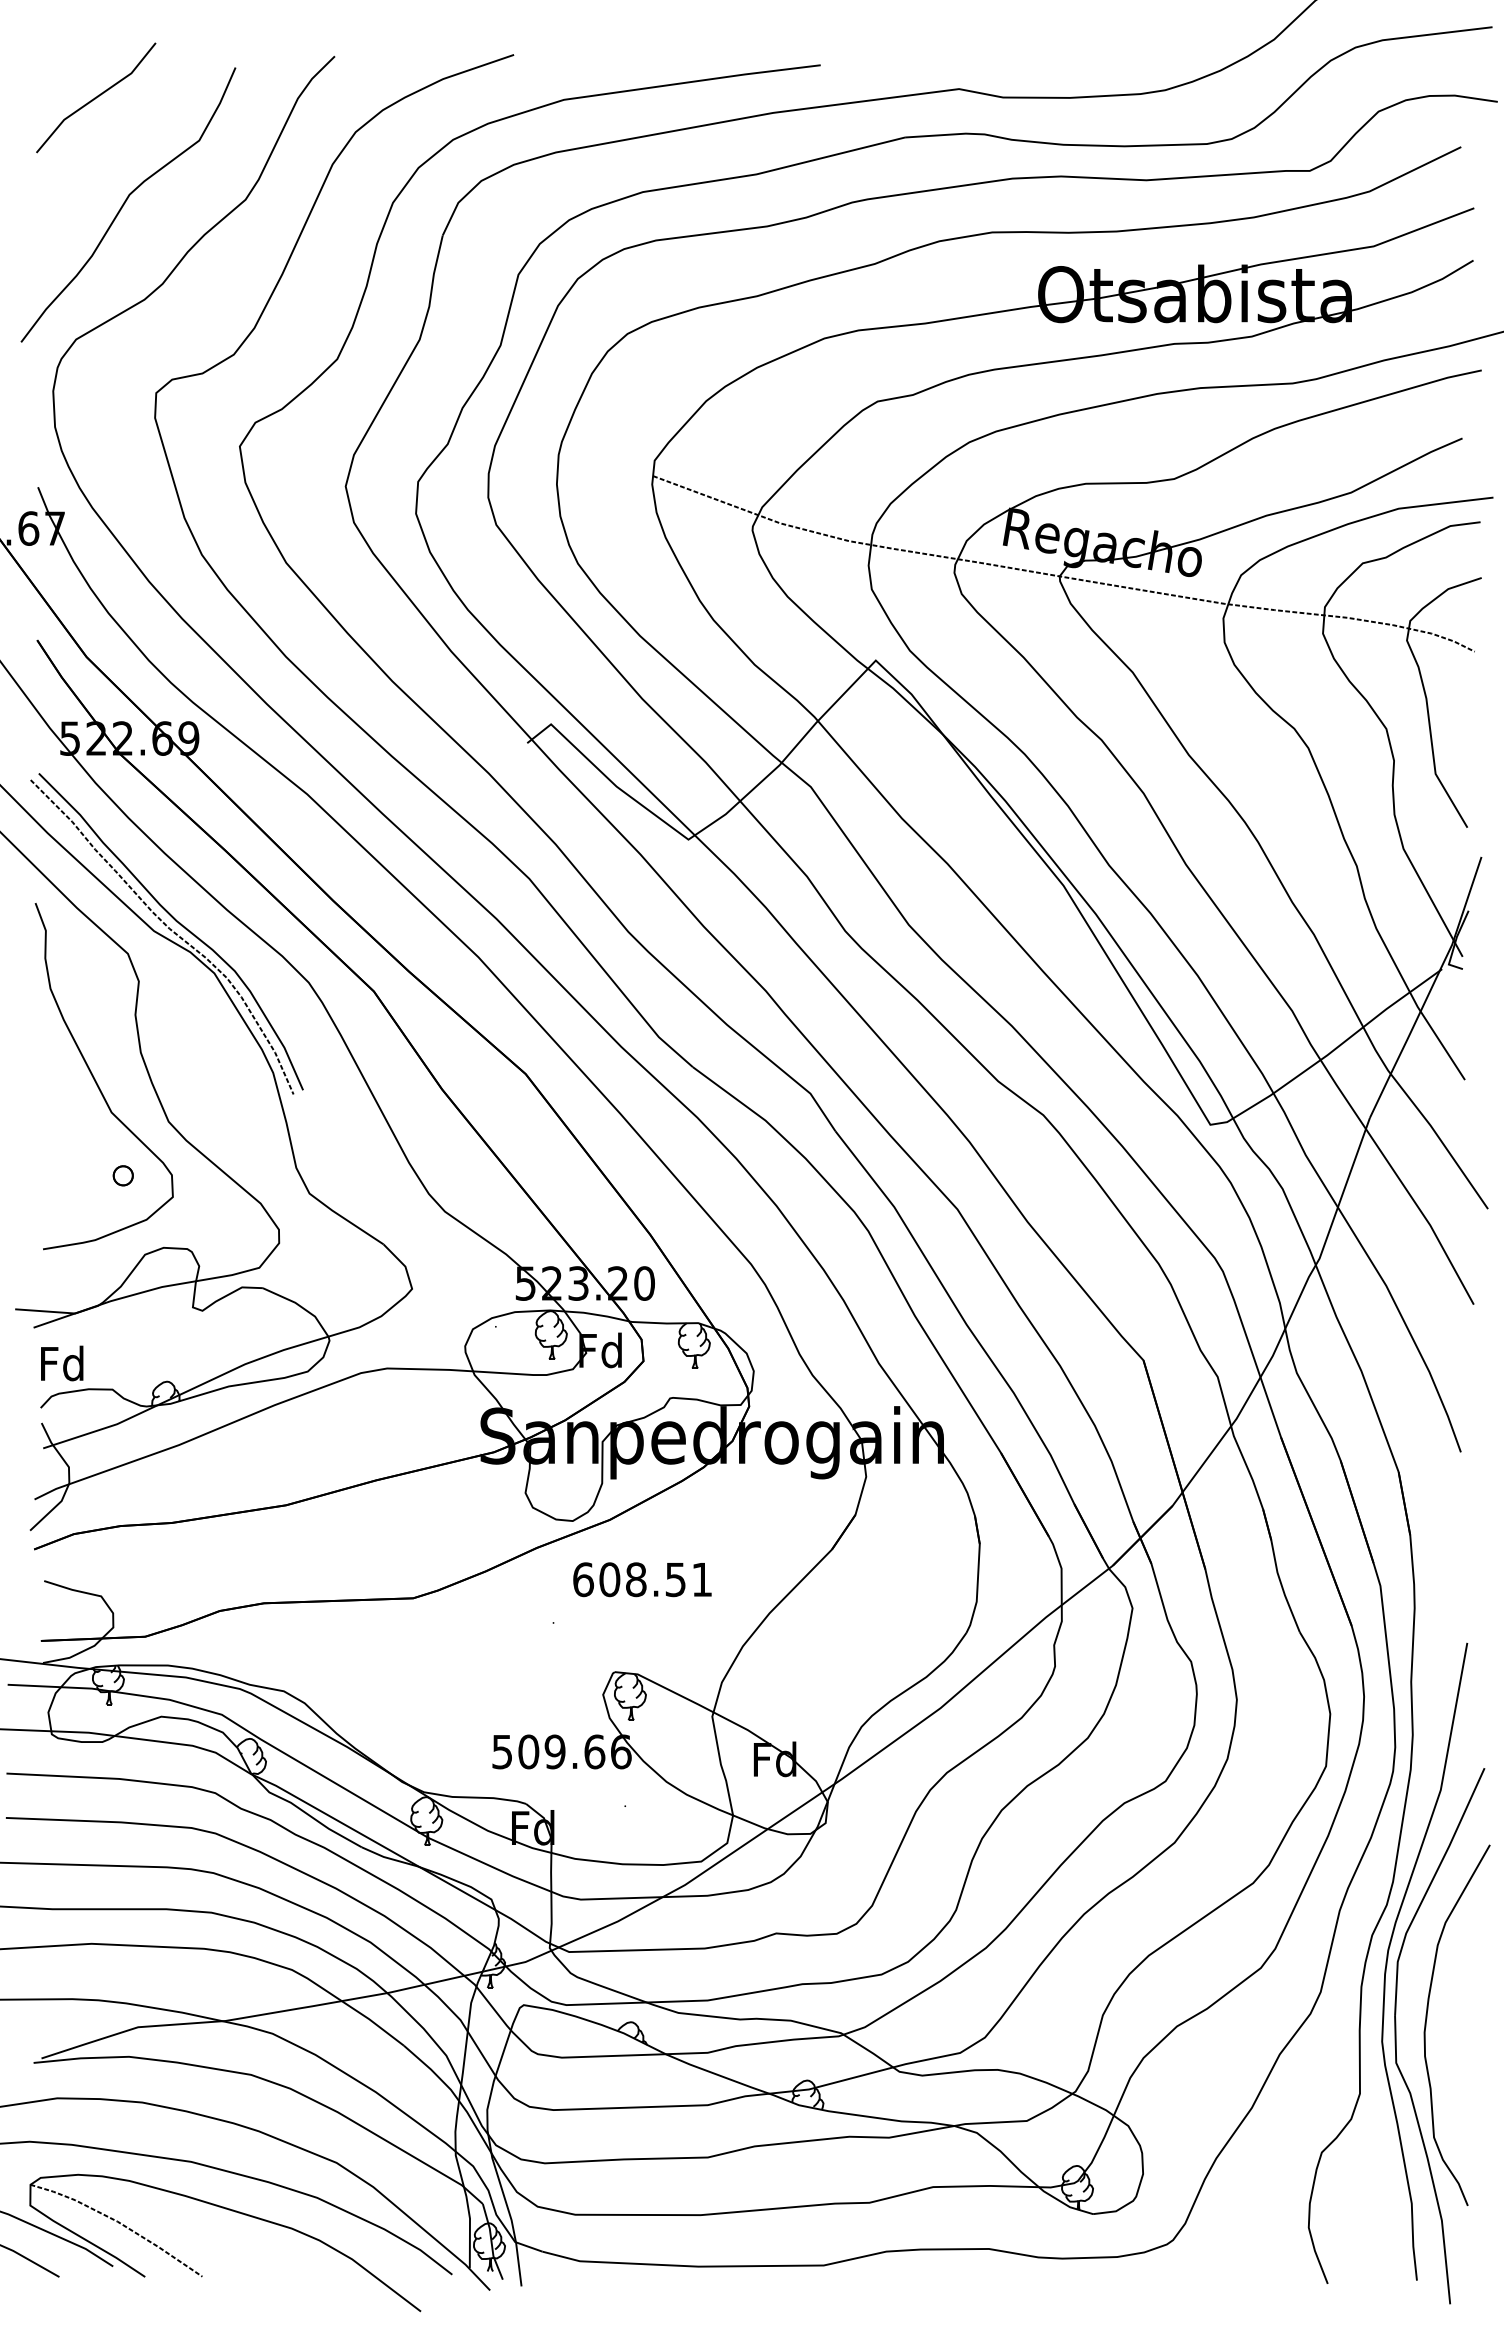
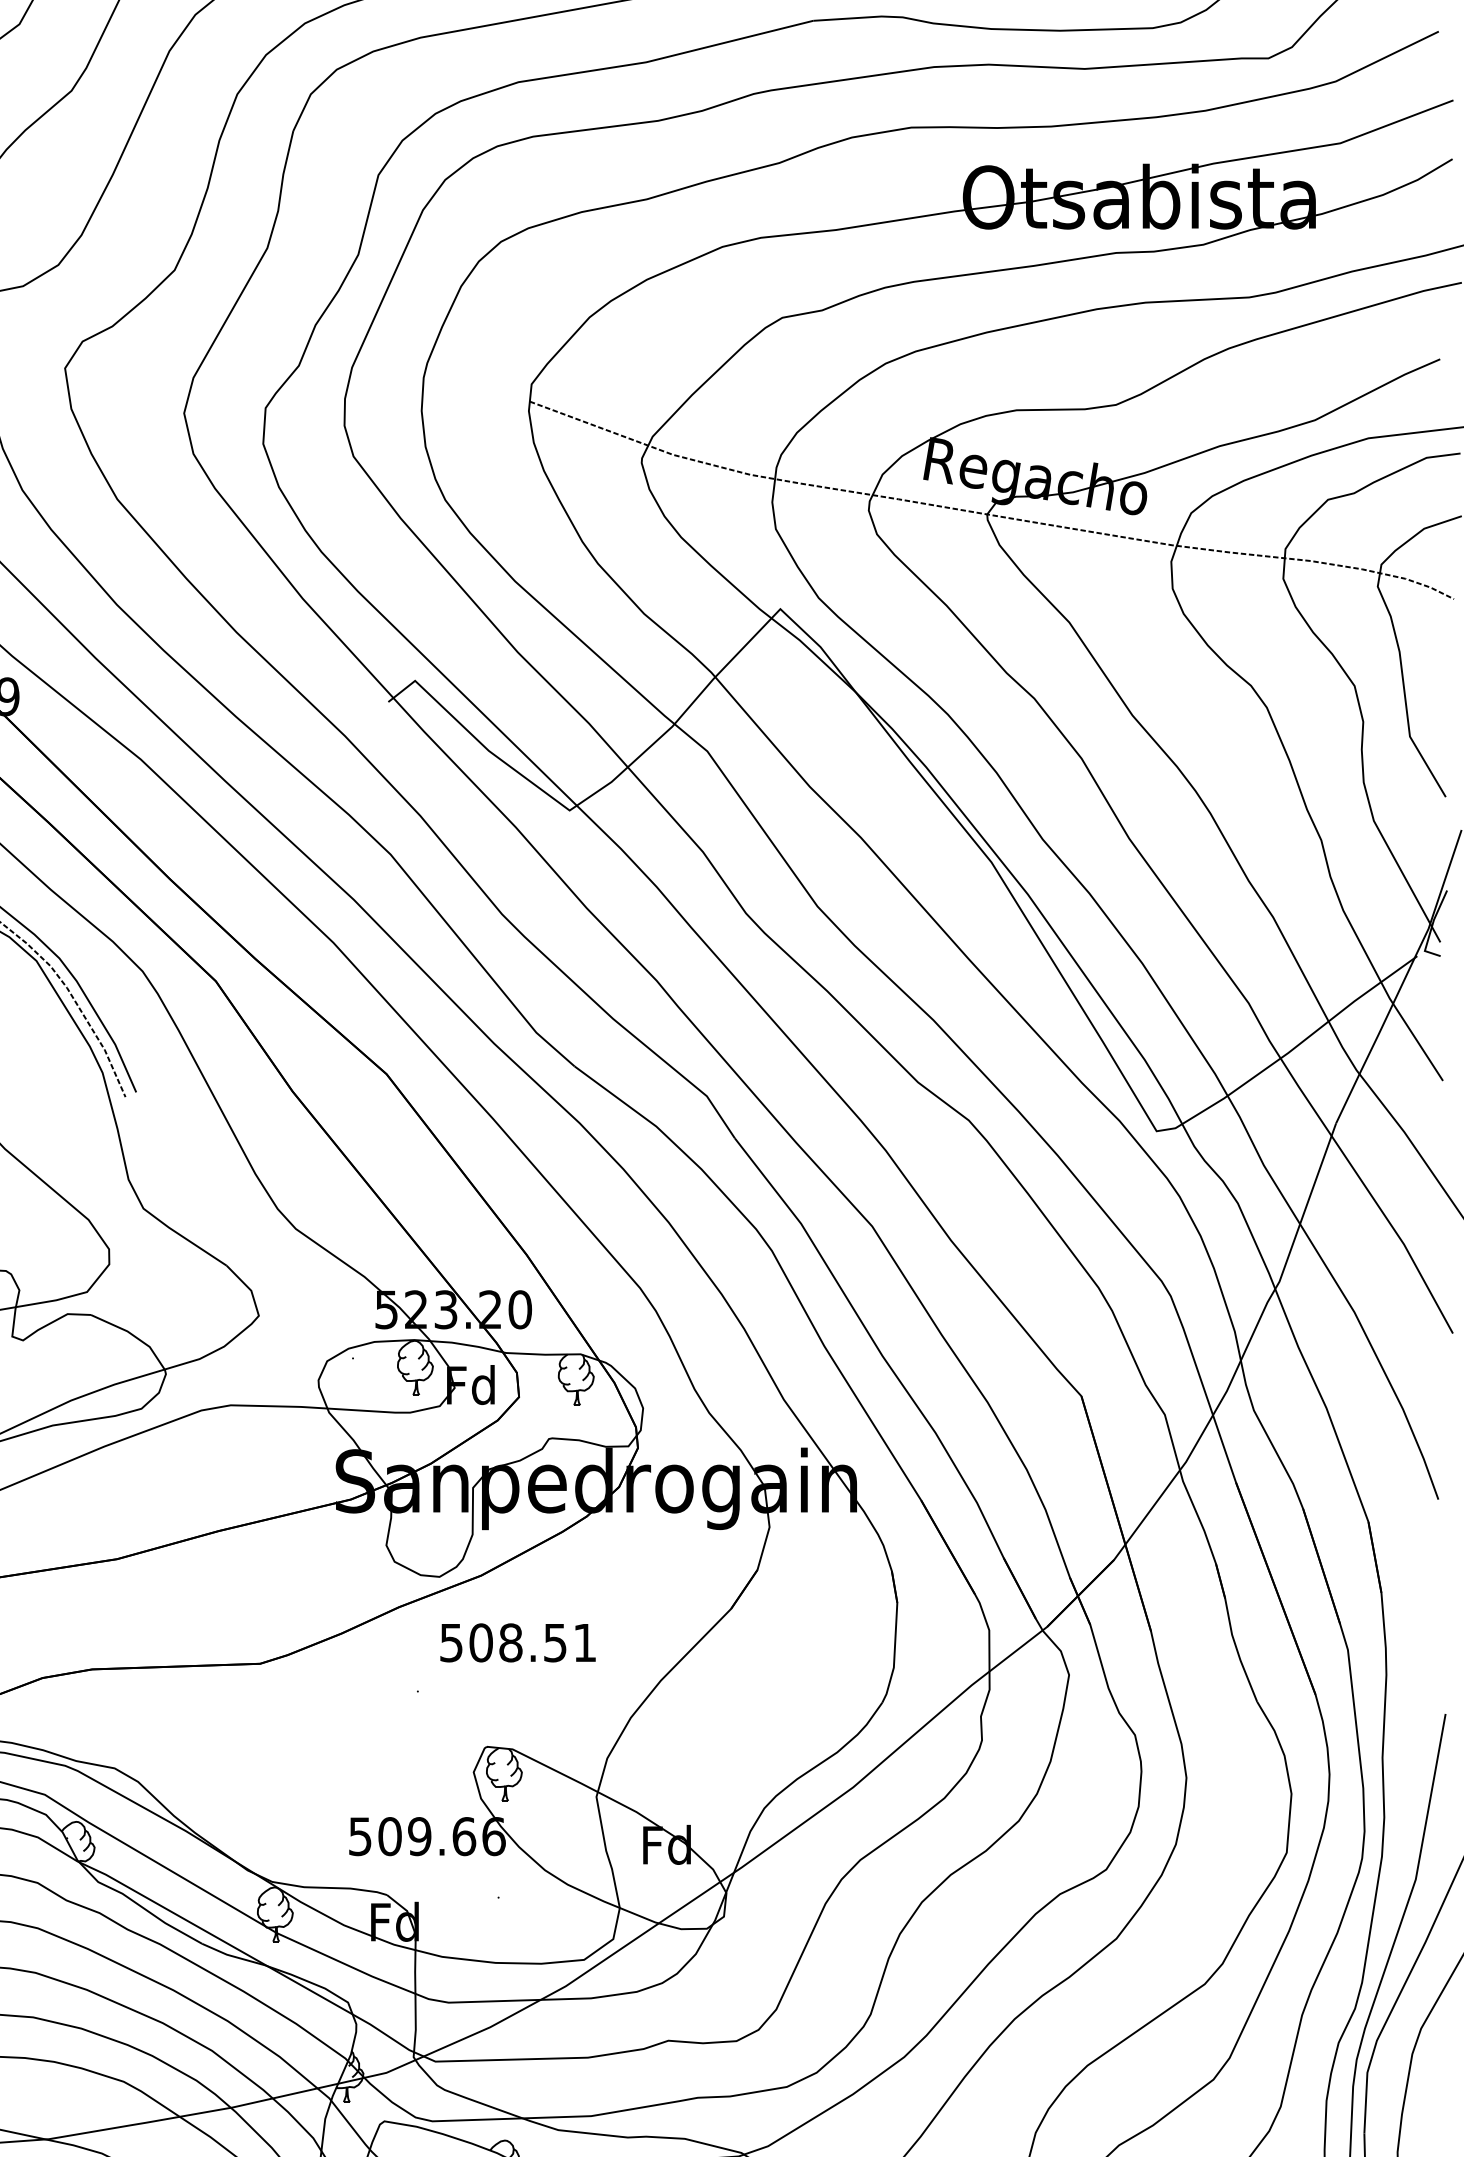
text: (583, 1579) -> (451, 1642), 608.51 -> 508.51

